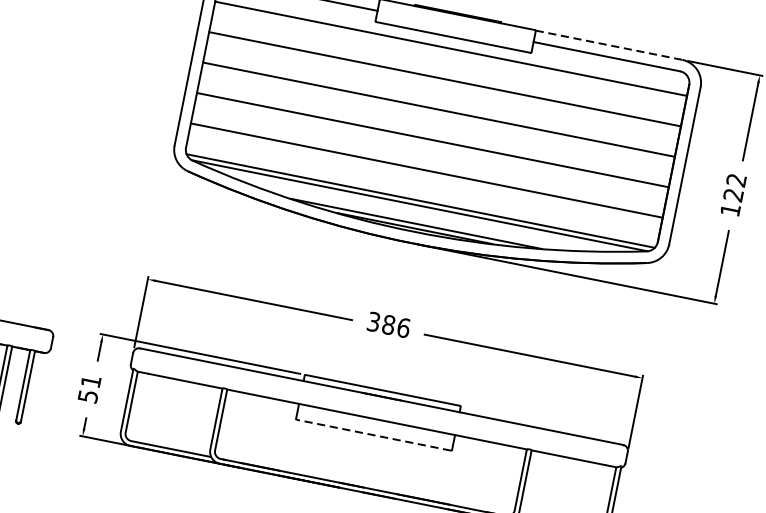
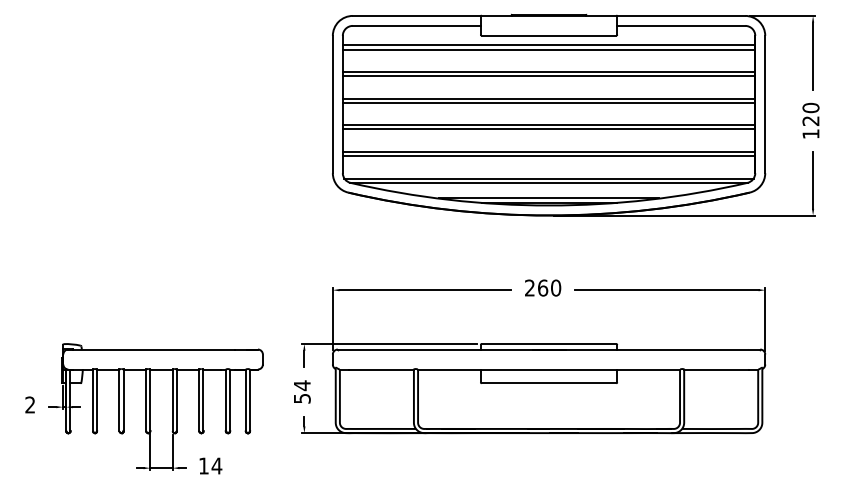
line: (609, 44) -> (681, 15), dashed -> solid
line: (449, 53) -> (548, 49), added
line: (443, 84) -> (548, 76), added
line: (437, 113) -> (548, 102), added
line: (431, 144) -> (548, 129), added
line: (425, 175) -> (548, 156), added
text: (736, 179) -> (810, 107), 122 -> 120
text: (389, 324) -> (543, 287), 386 -> 260
text: (91, 381) -> (302, 385), 51 -> 54
line: (373, 435) -> (548, 383), dashed -> solid

